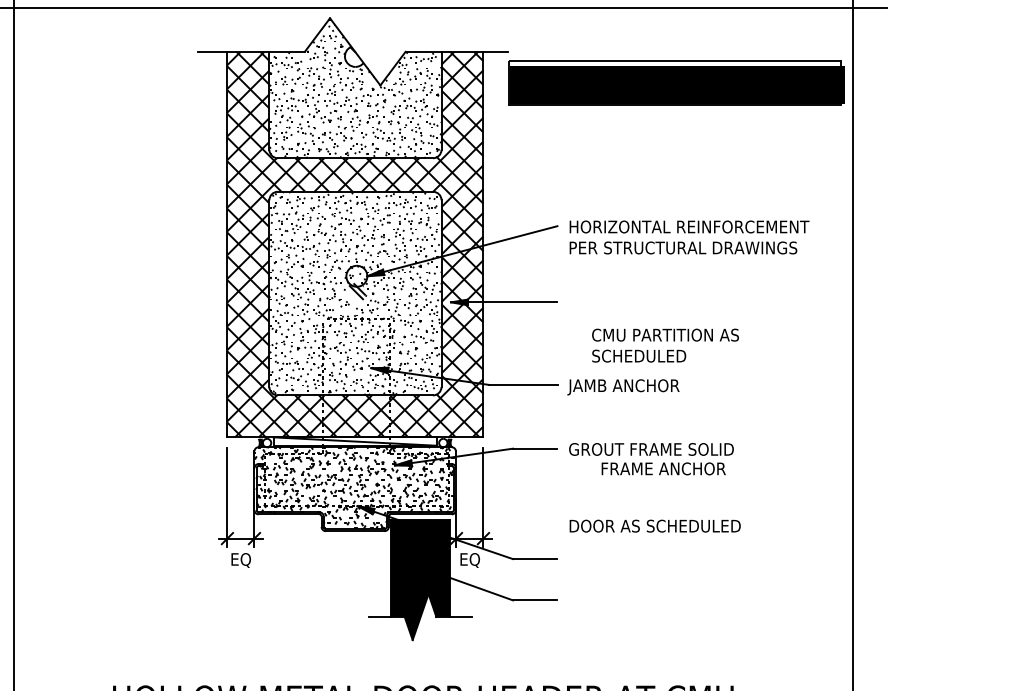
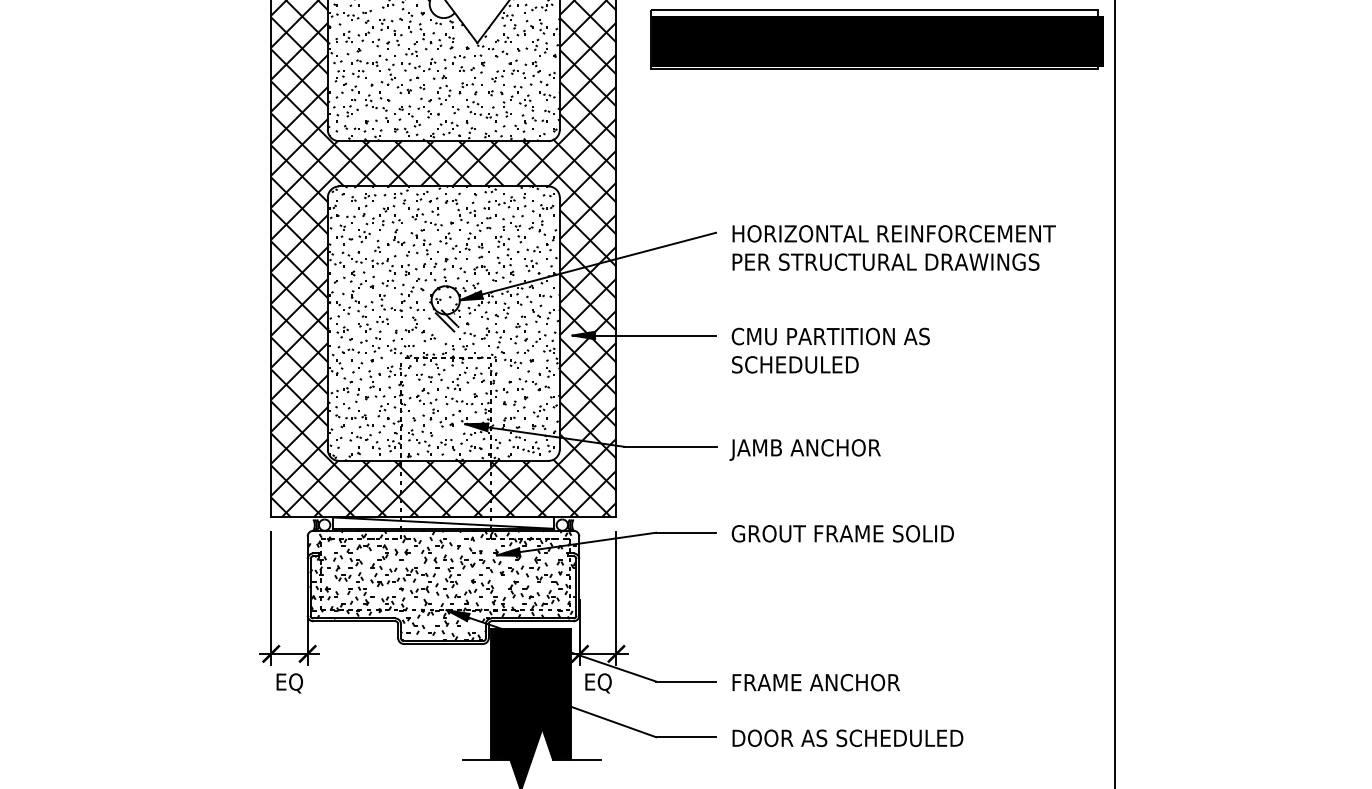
text: (665, 345) -> (830, 350), moved
text: (663, 468) -> (815, 682), moved
text: (654, 525) -> (846, 737), moved

